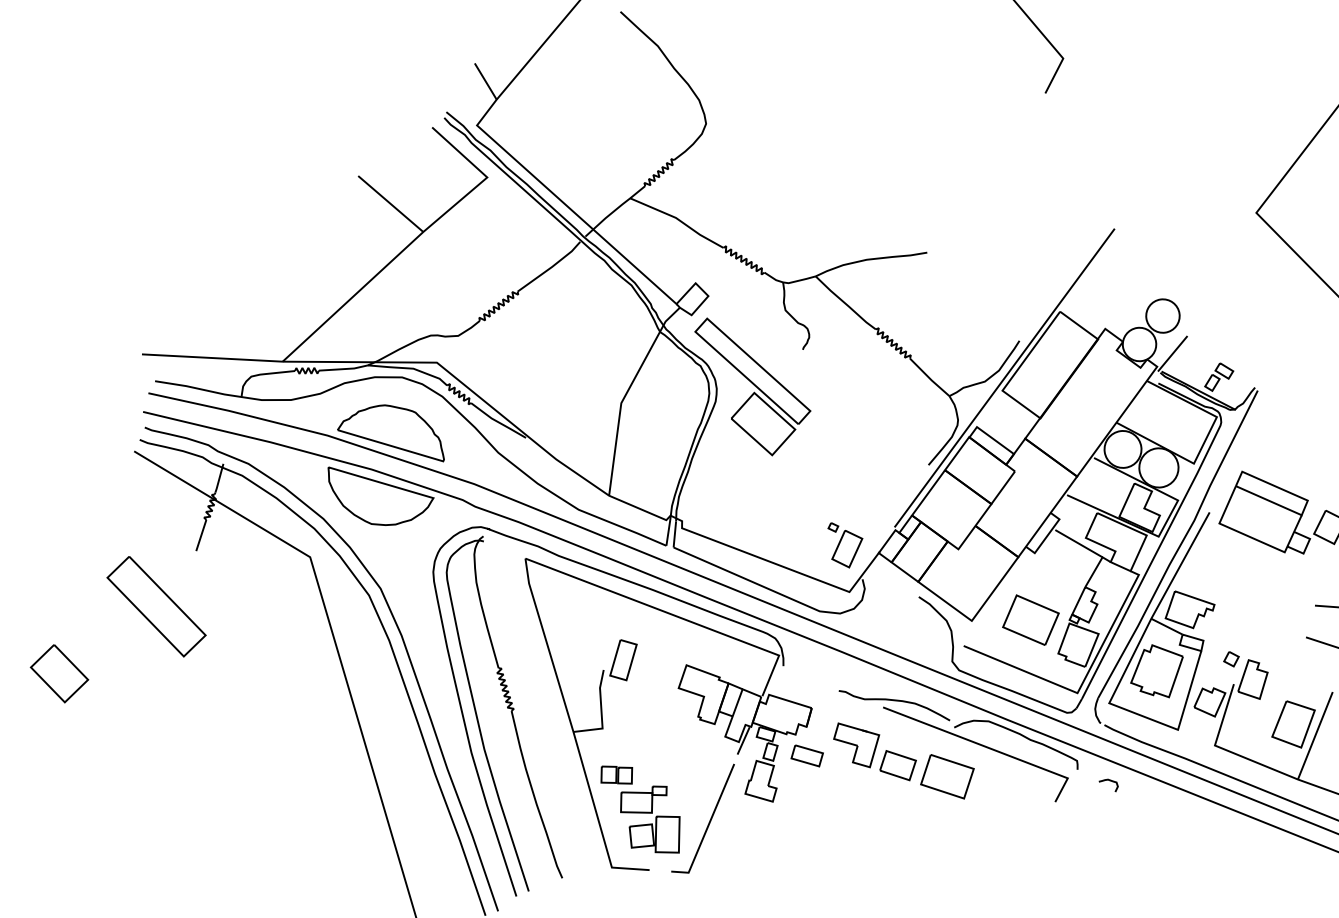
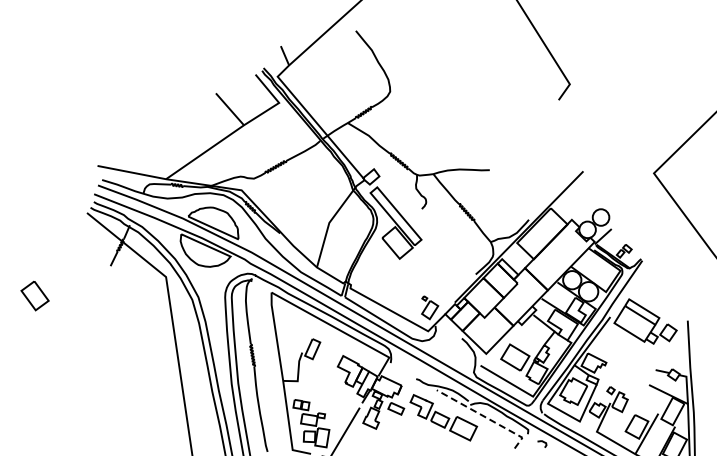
part: (156, 606) -> (87, 290), removed
part: (58, 673) -> (34, 295), moved
line: (990, 747) -> (486, 417), solid -> dashed

